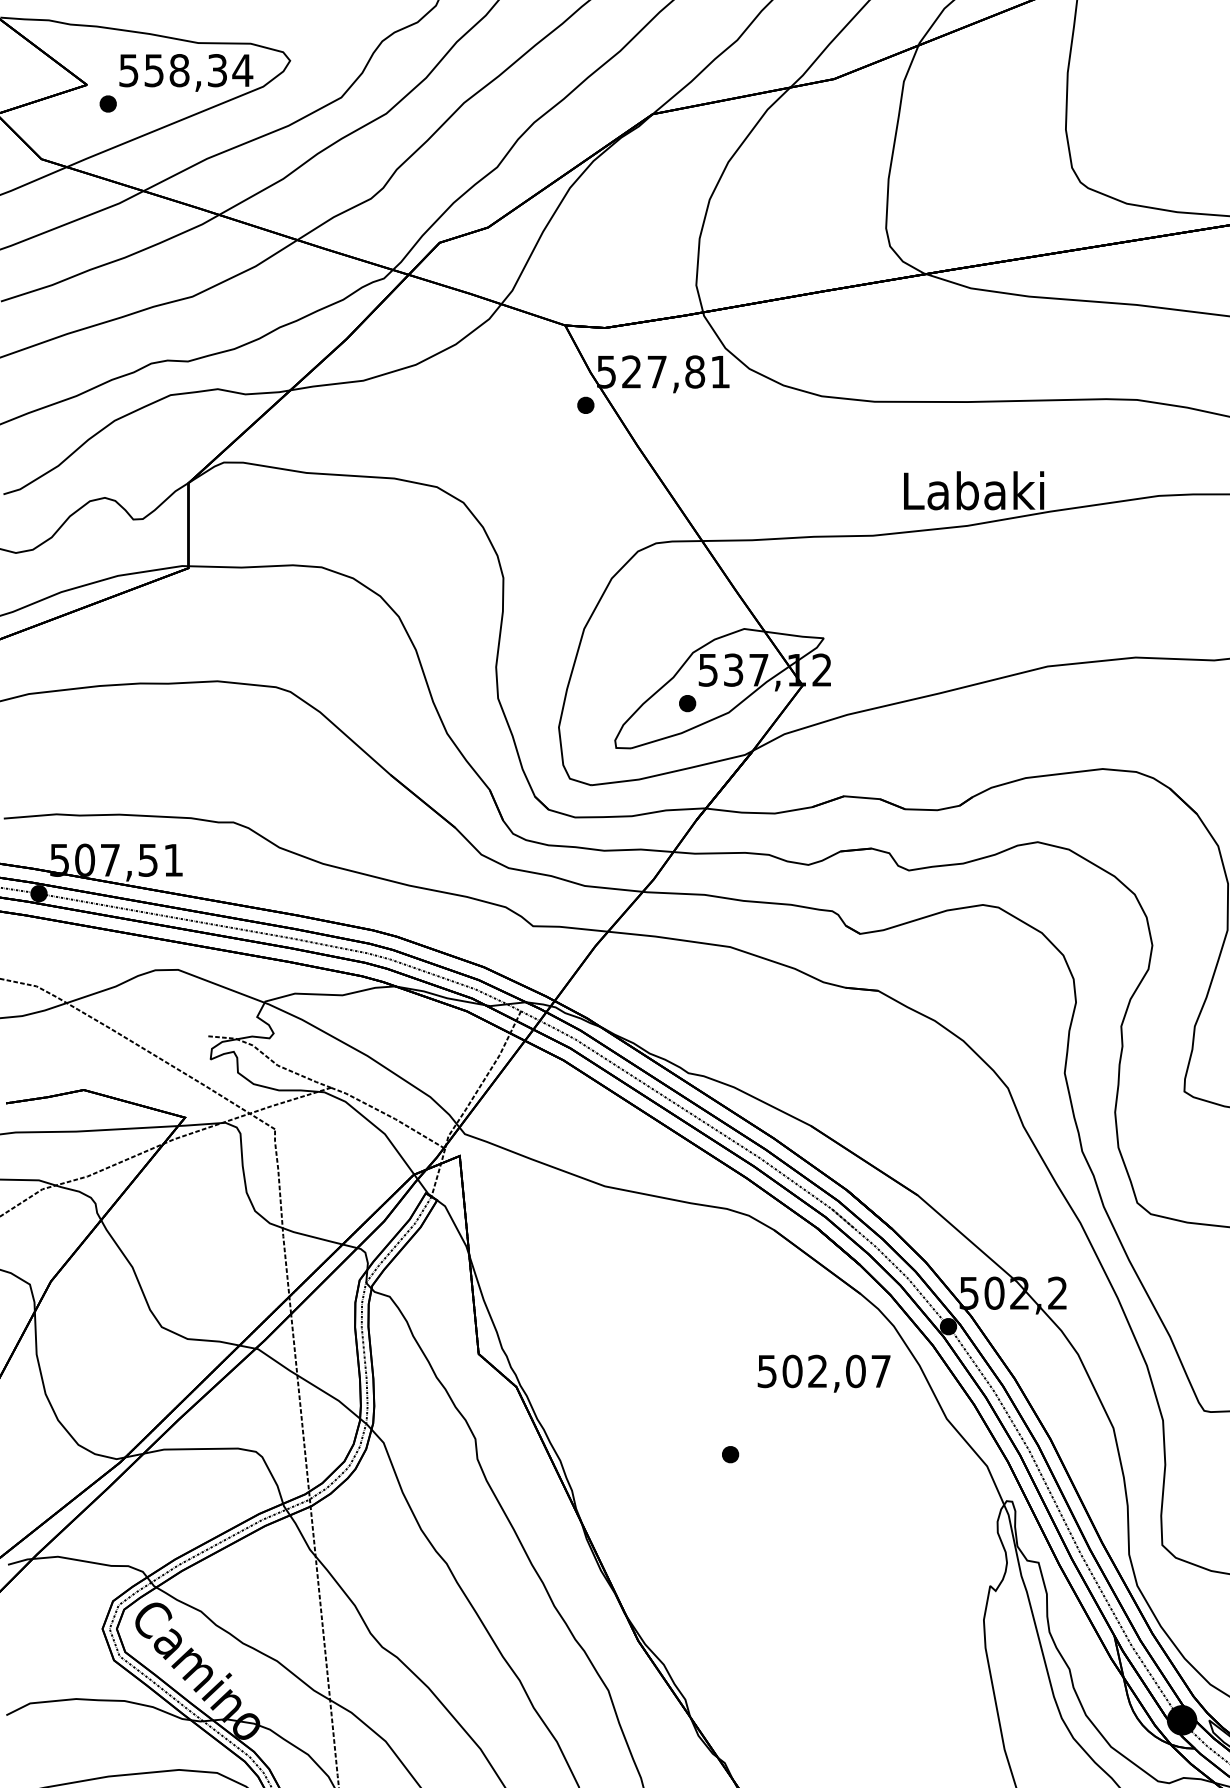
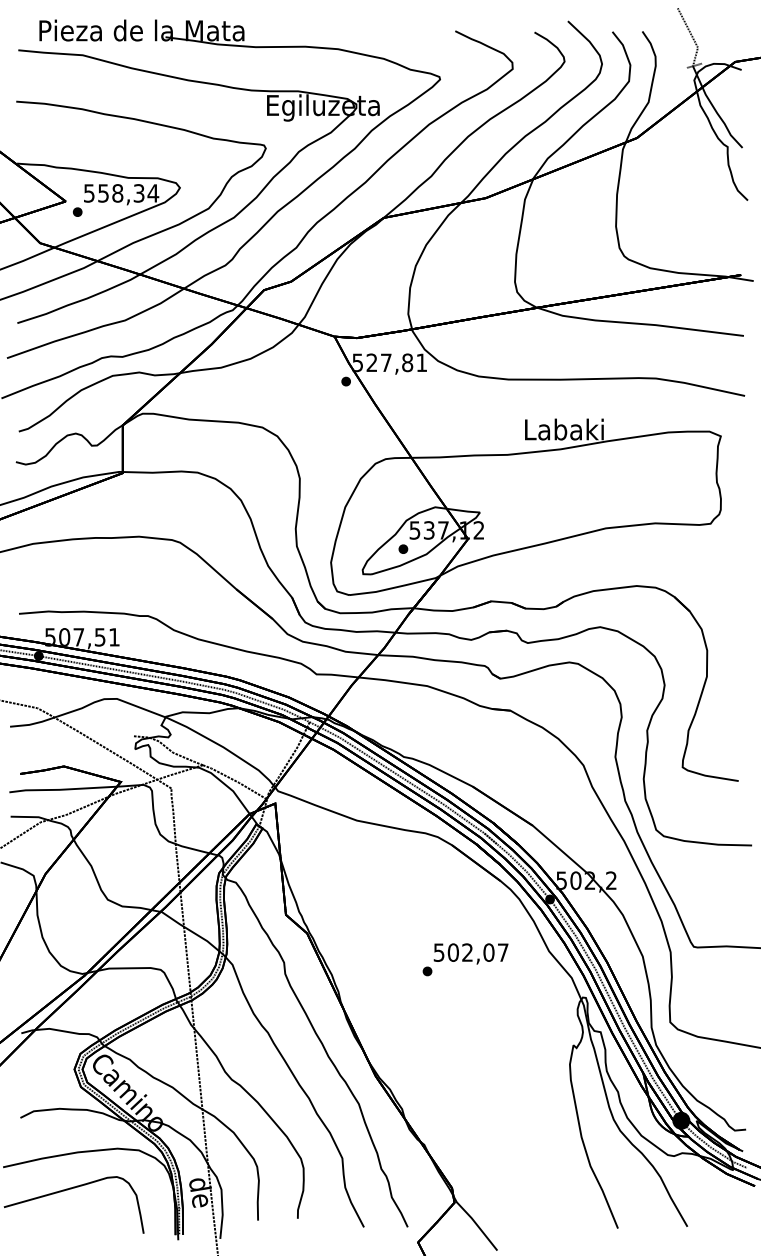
text: (822, 1372) -> (470, 953), moved

